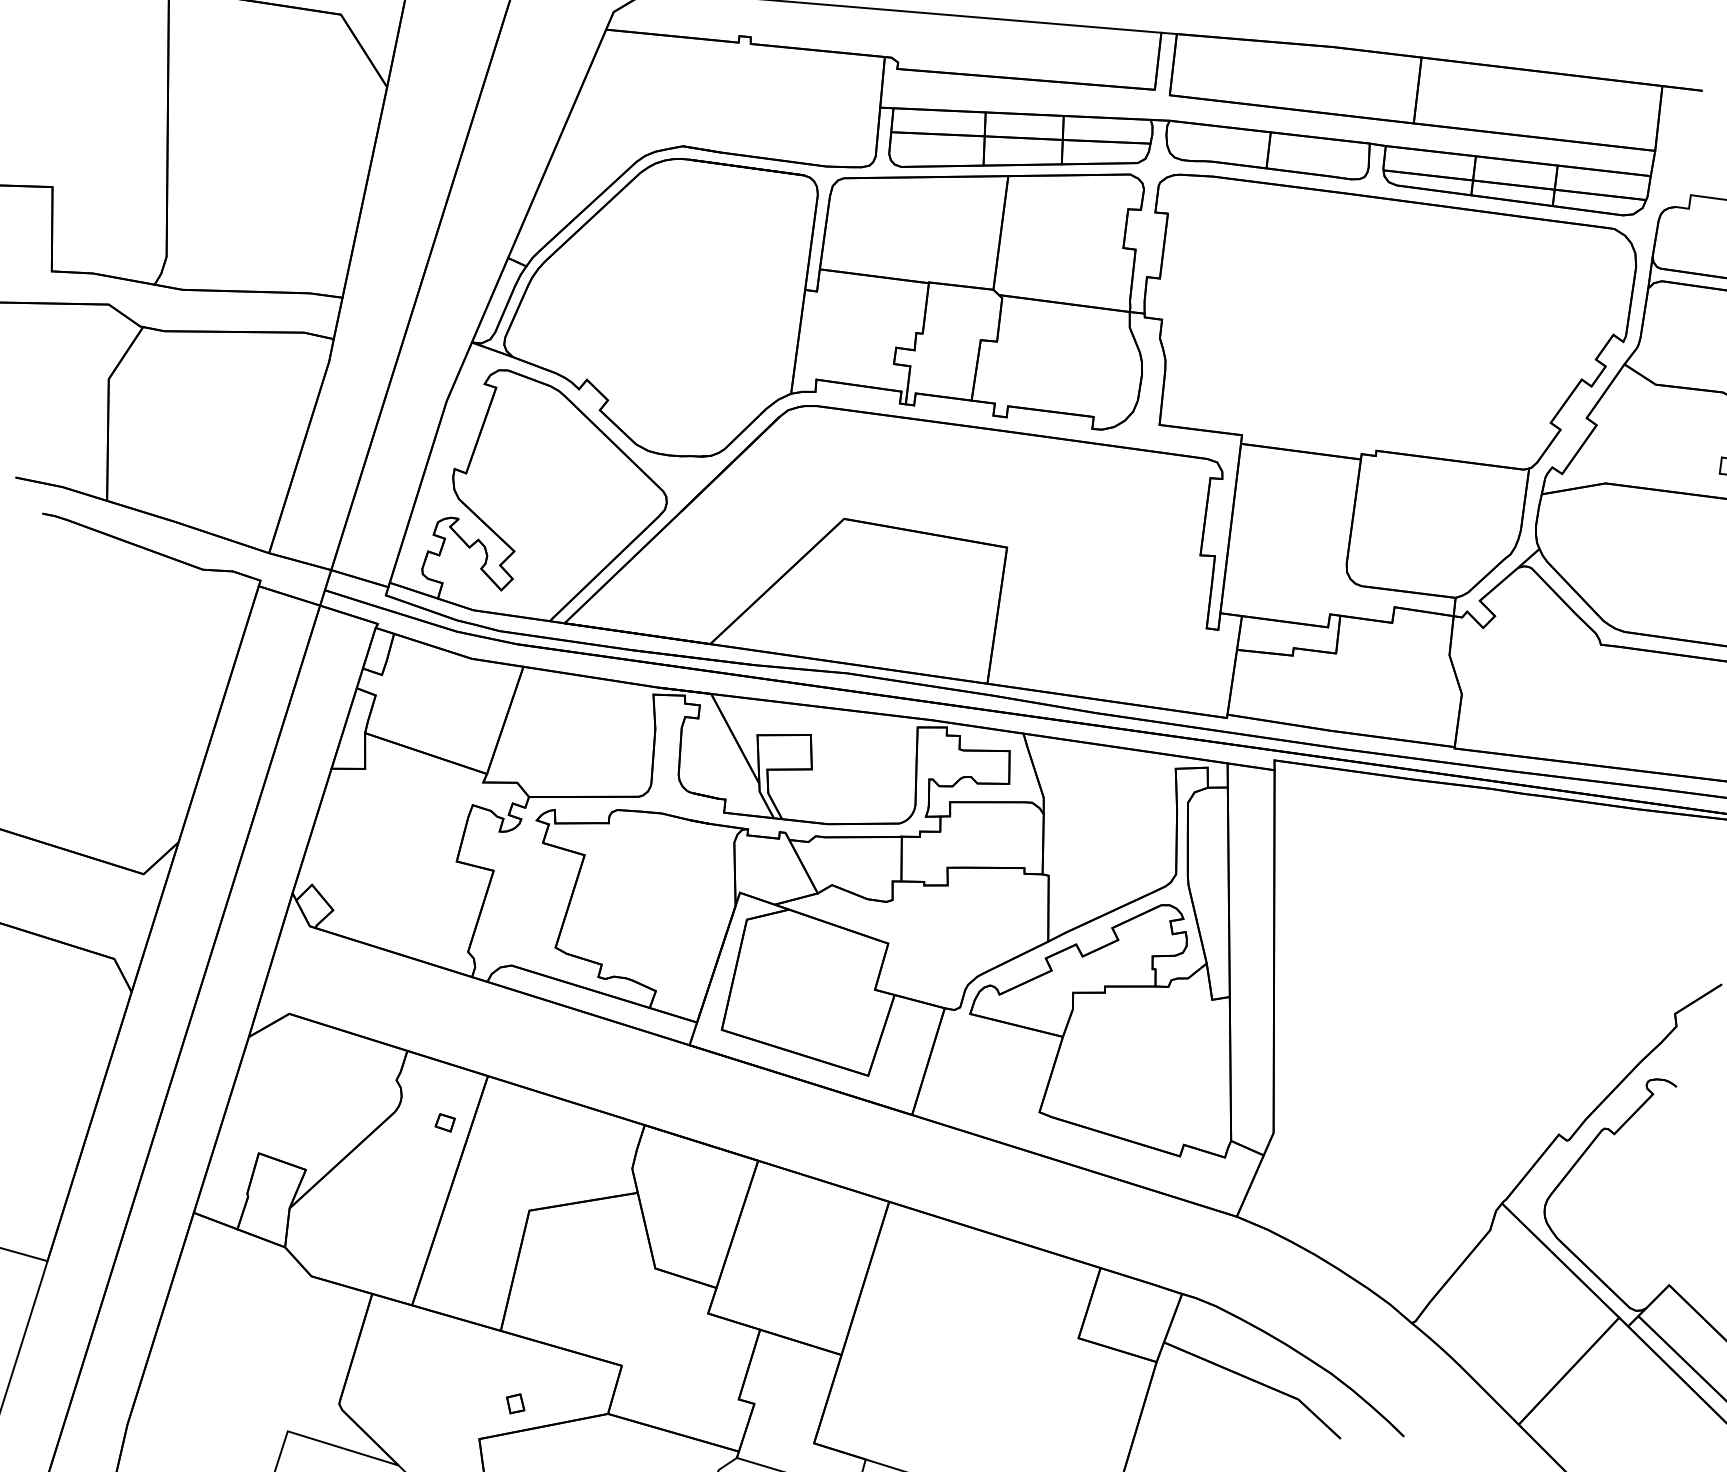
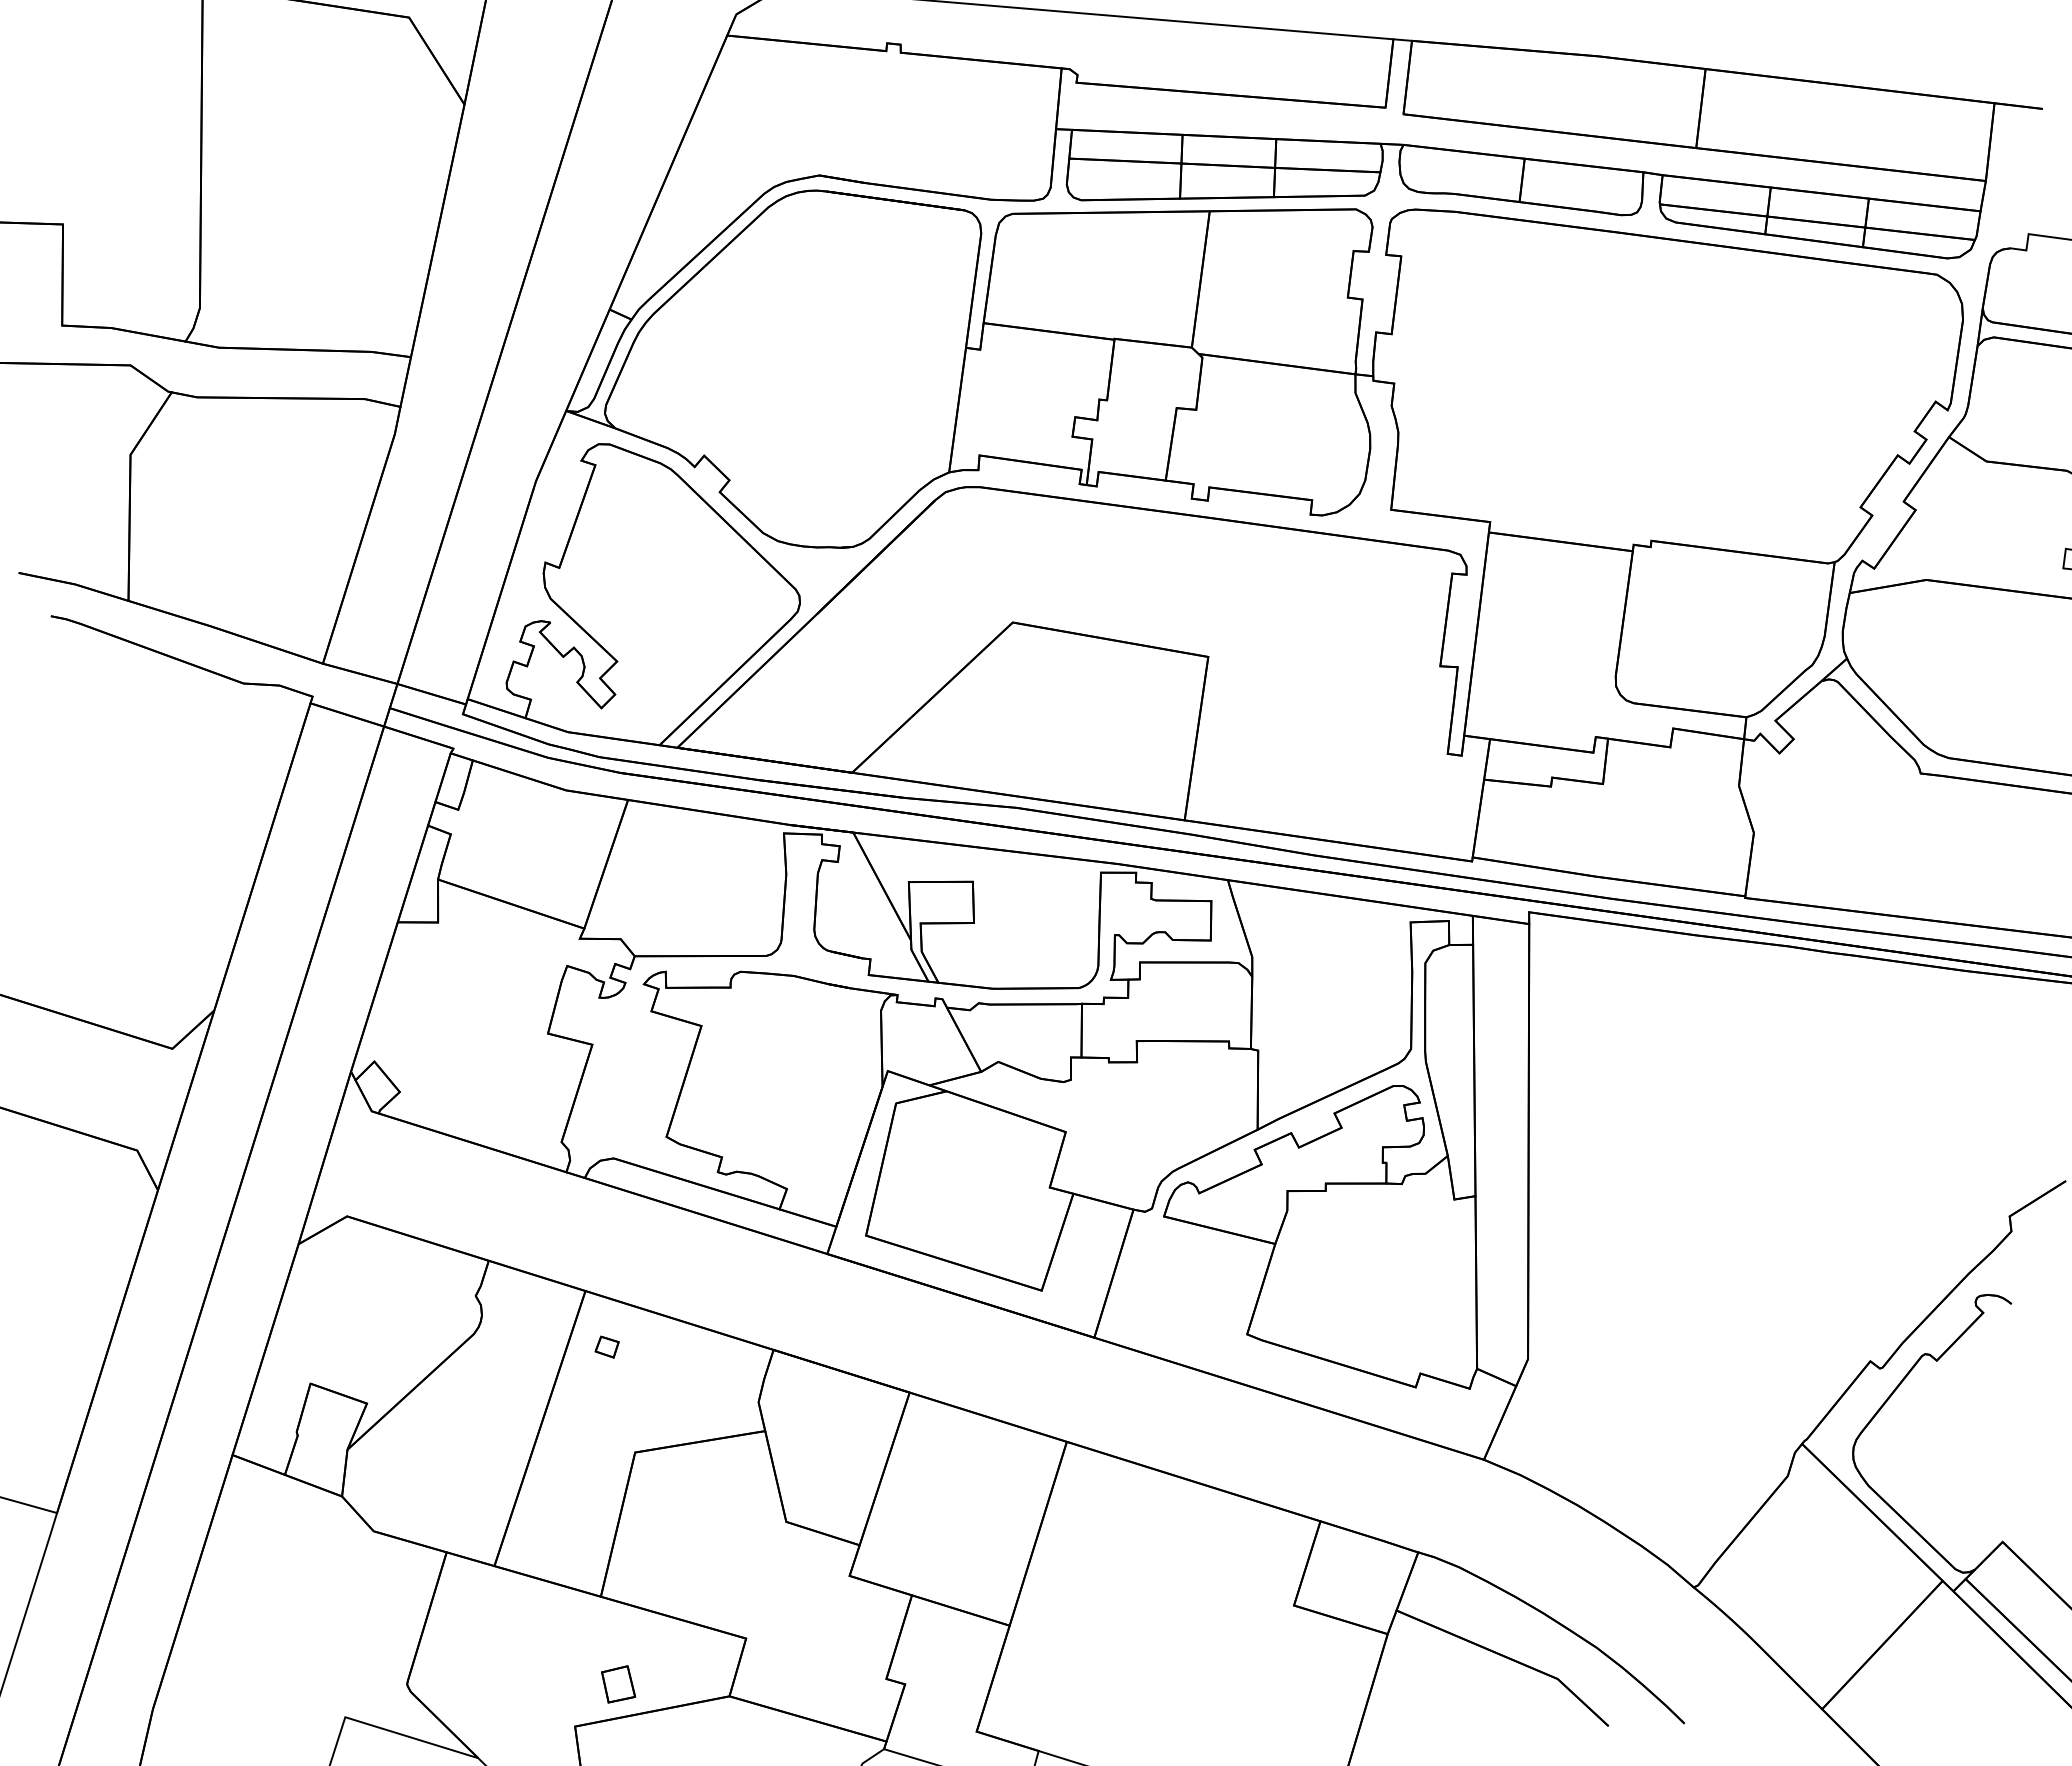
part: (444, 1122) -> (606, 1346), moved
part: (515, 1403) -> (618, 1683), size x1.6

